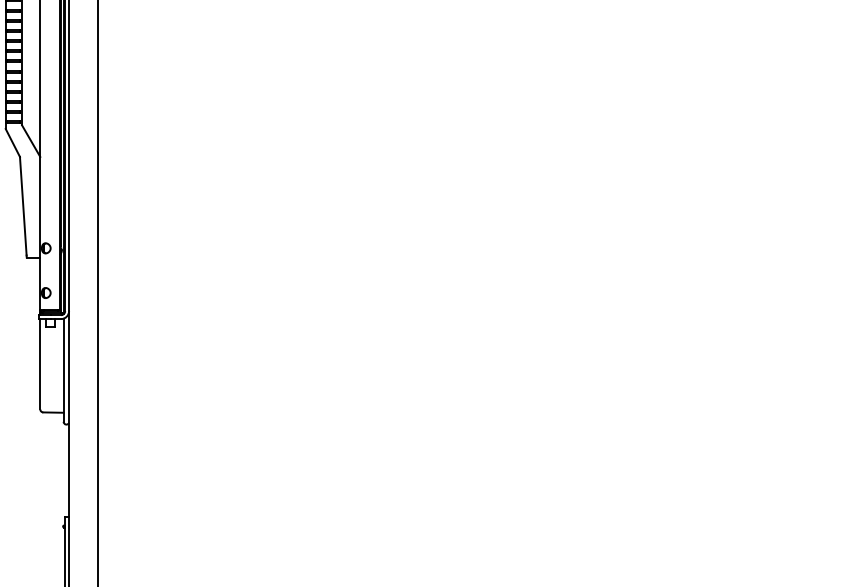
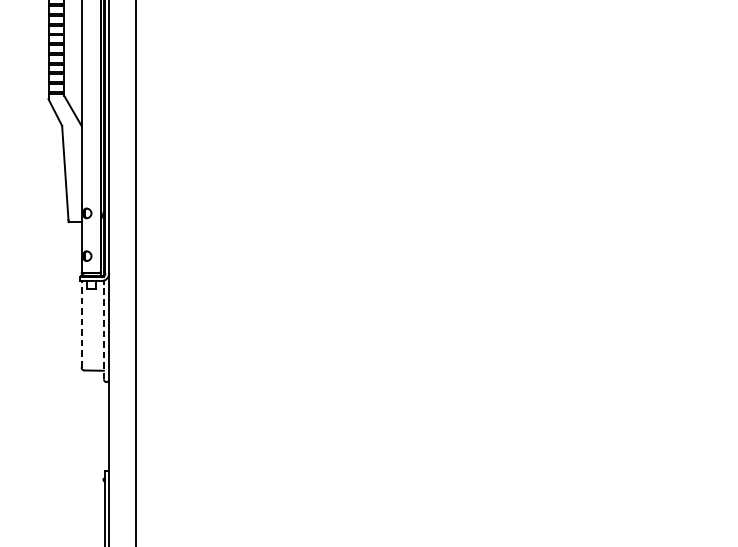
line: (40, 363) -> (81, 323), solid -> dashed
line: (63, 370) -> (103, 330), solid -> dashed

